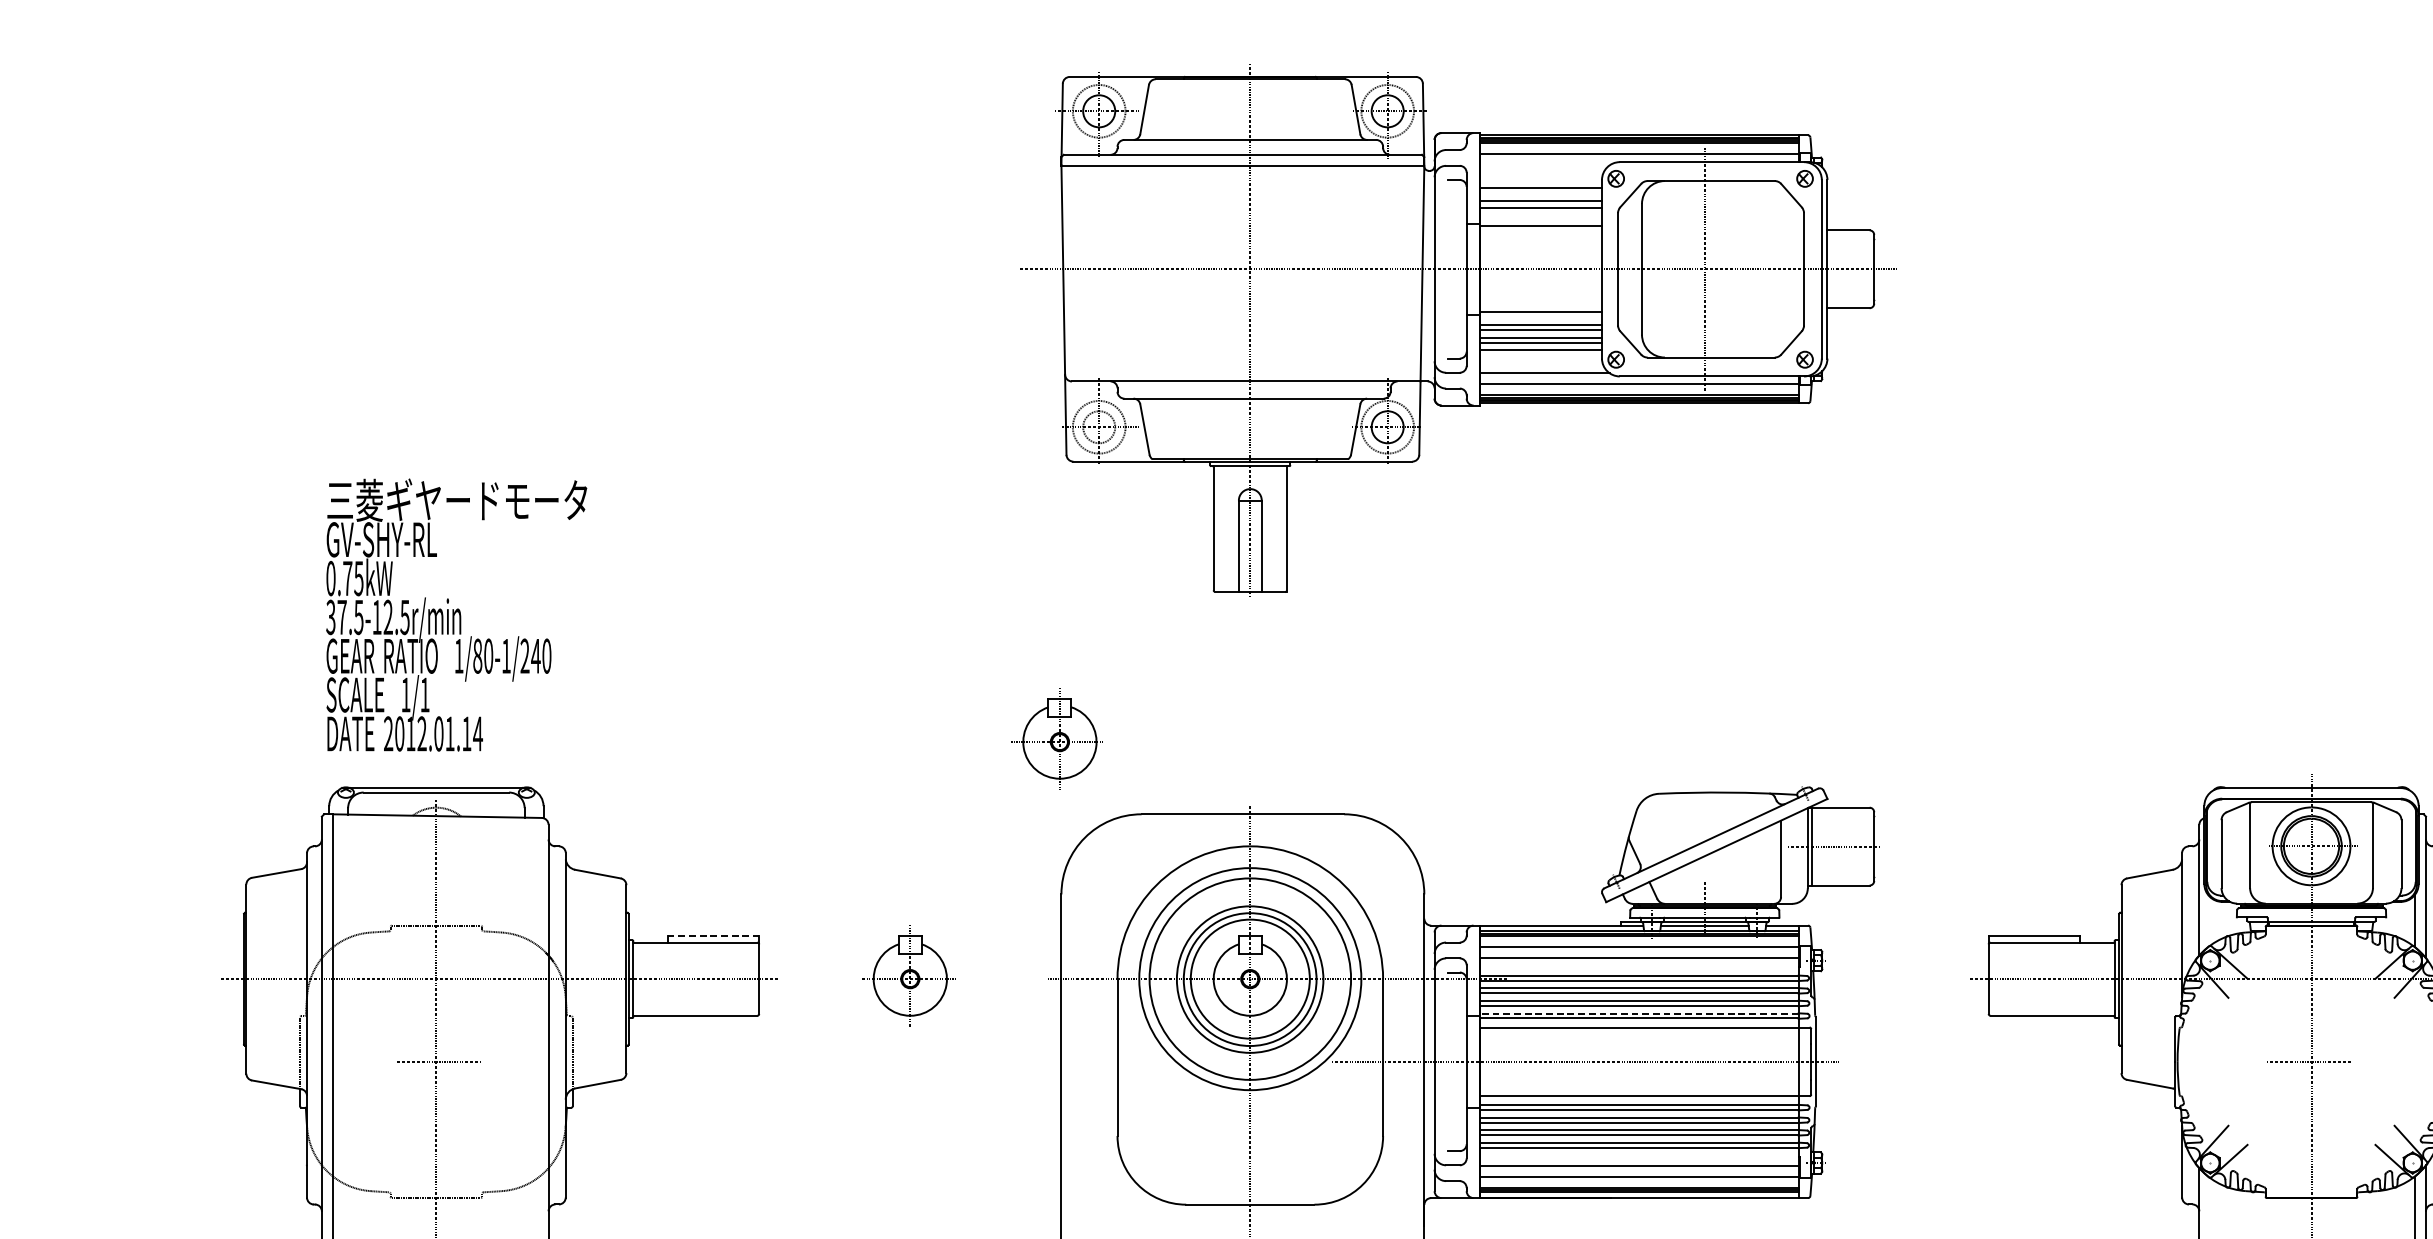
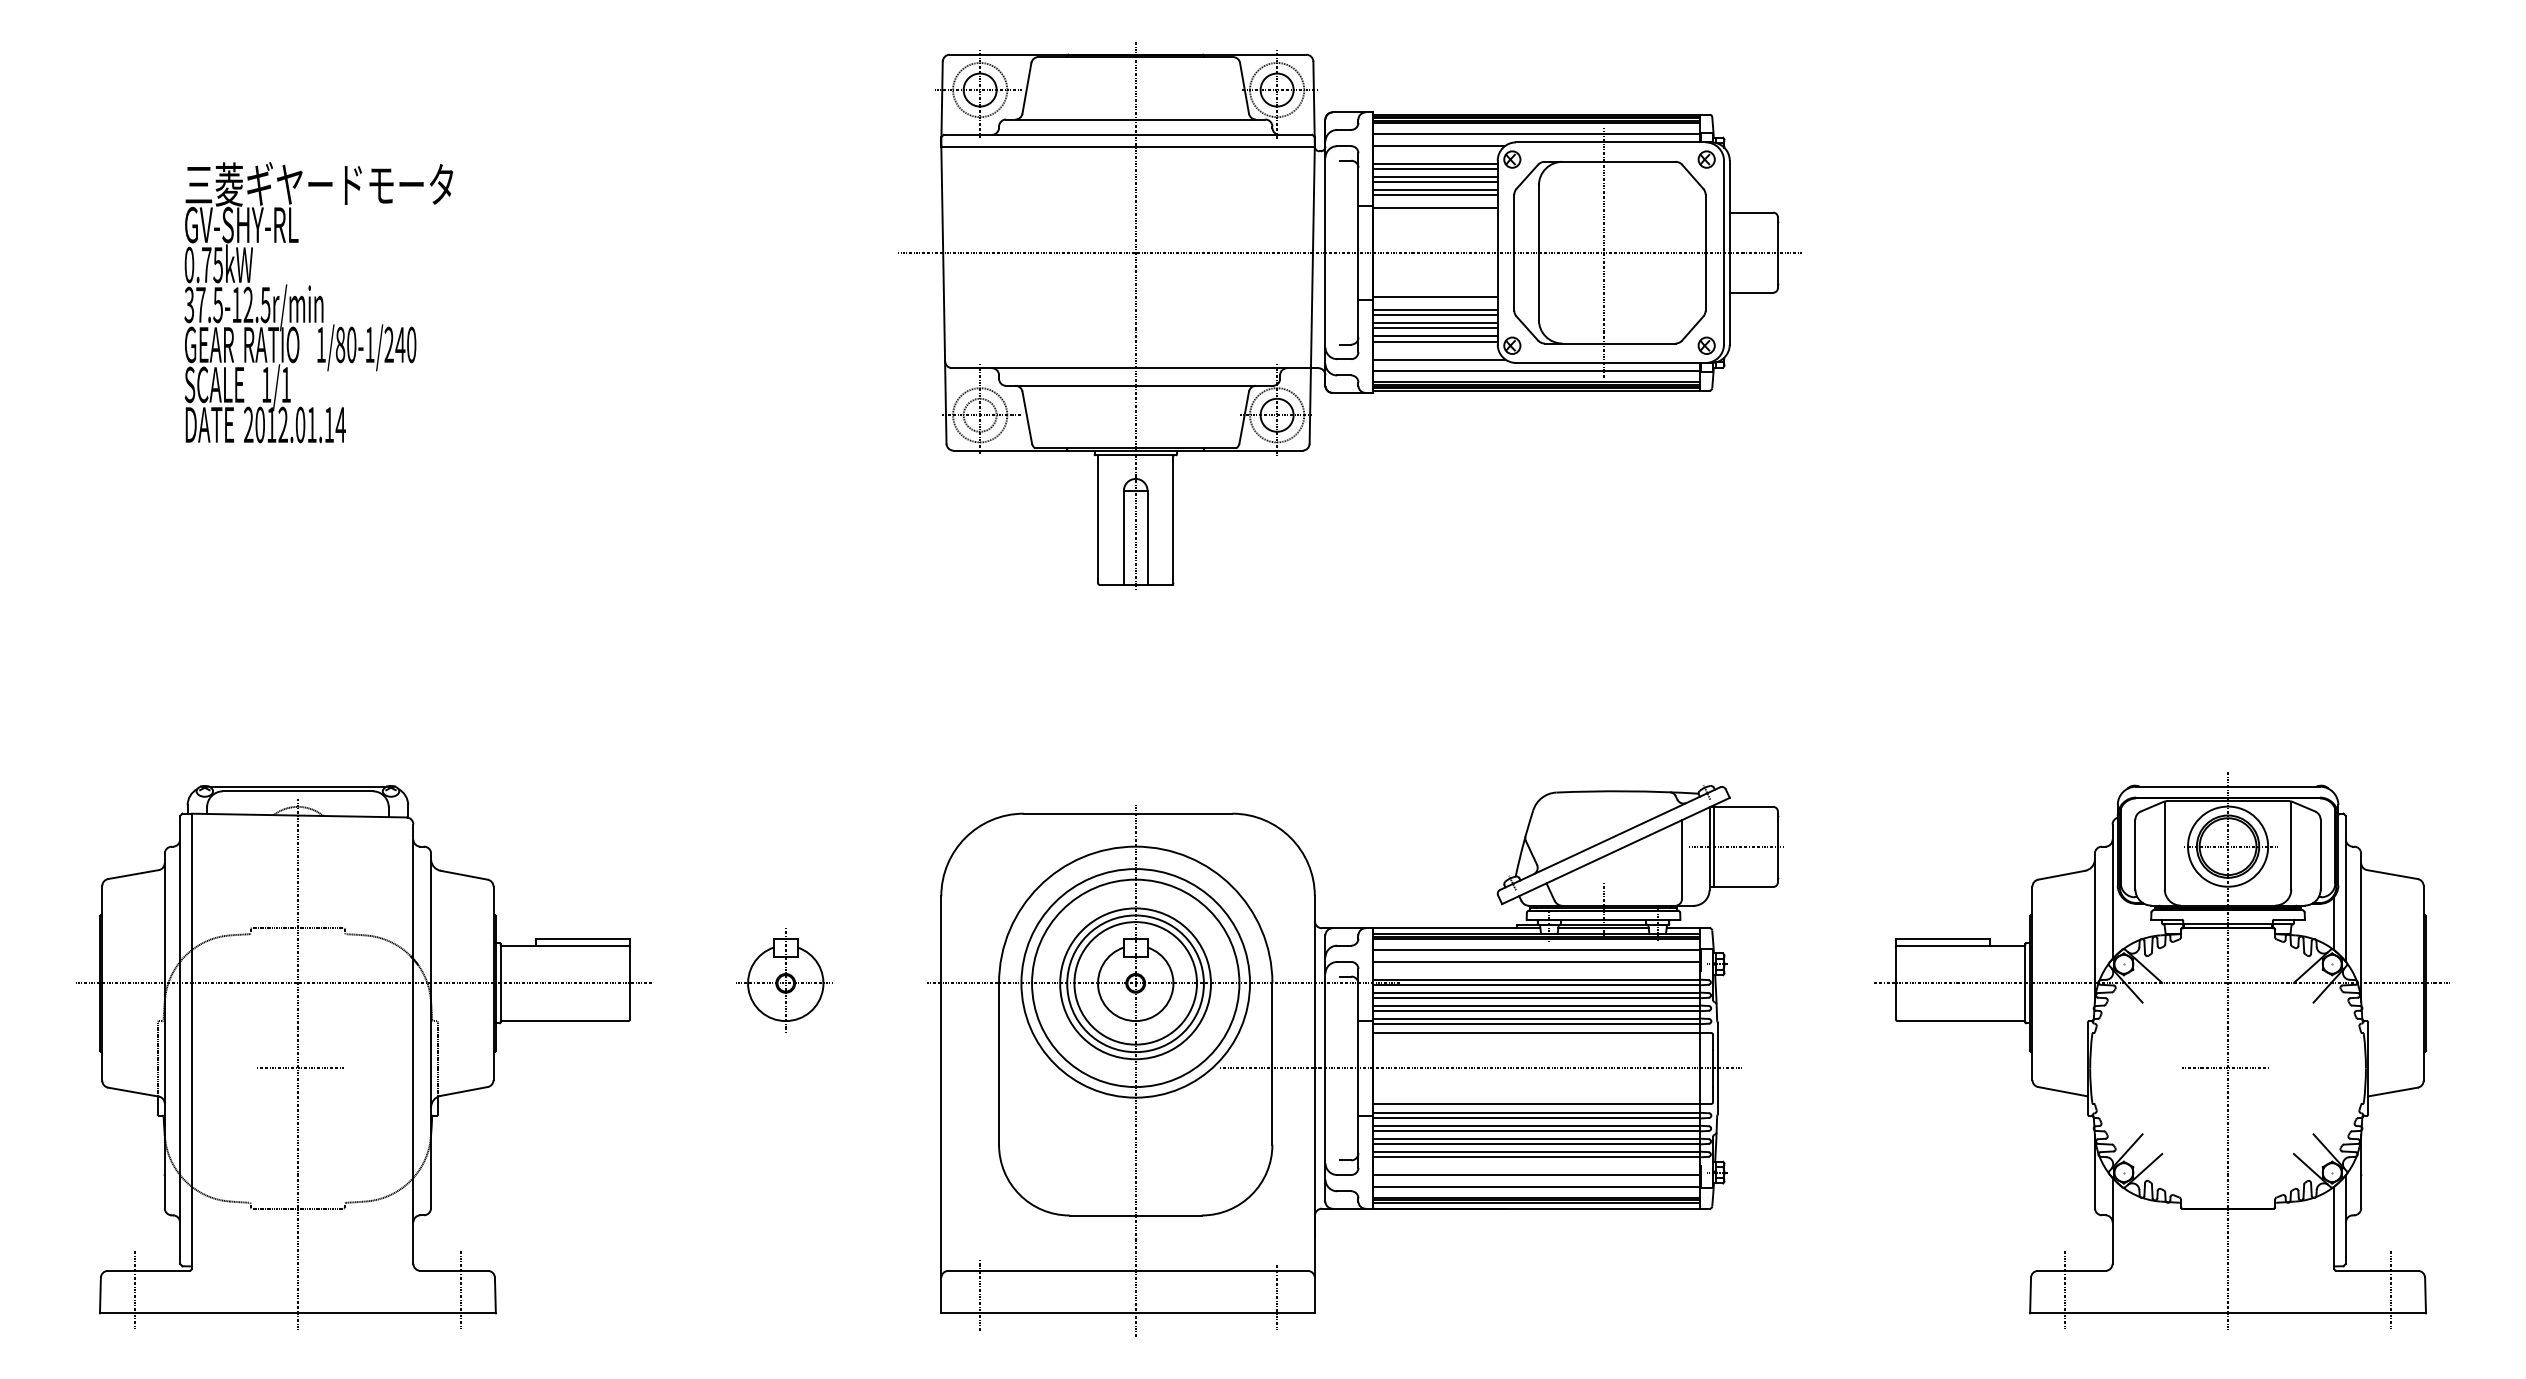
line: (1544, 165) -> (1438, 145), added
line: (1540, 182) -> (1434, 163), added
line: (1540, 195) -> (1434, 176), added
line: (1540, 213) -> (1434, 195), added
line: (1540, 355) -> (1434, 341), added
text: (456, 614) -> (318, 302), moved
part: (1058, 739) -> (938, 736), removed
line: (713, 935) -> (583, 938), dashed -> solid
line: (1639, 1013) -> (1536, 1018), dashed -> solid

